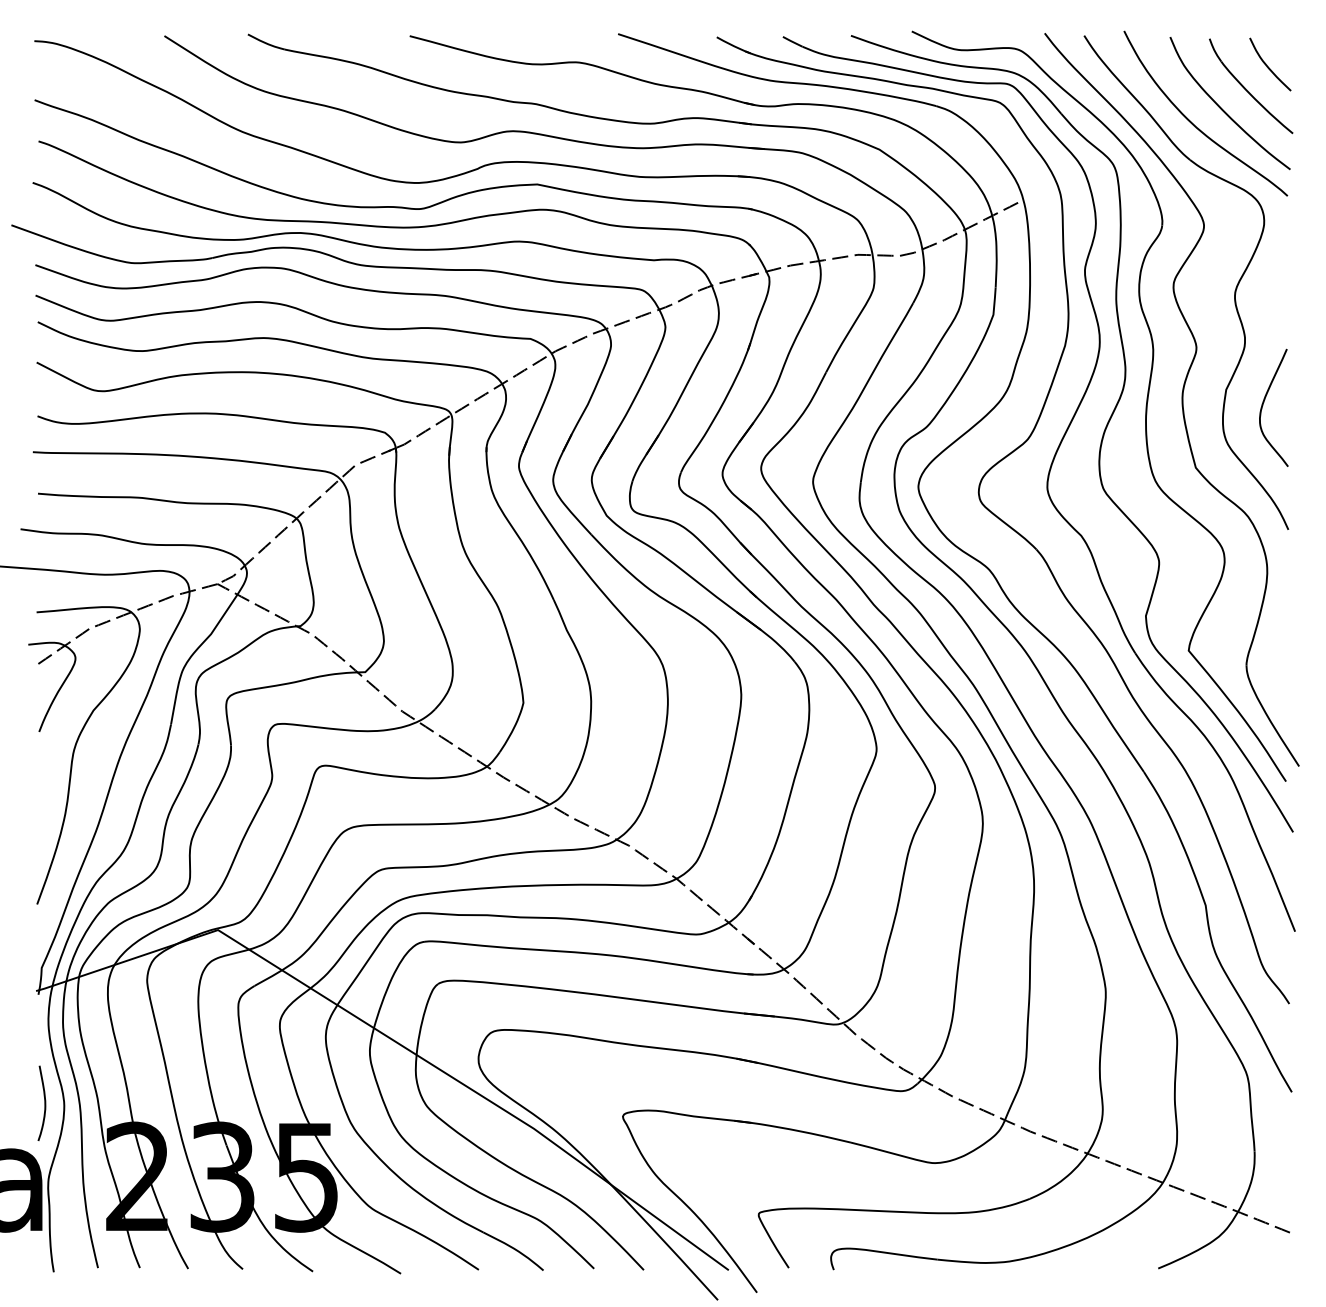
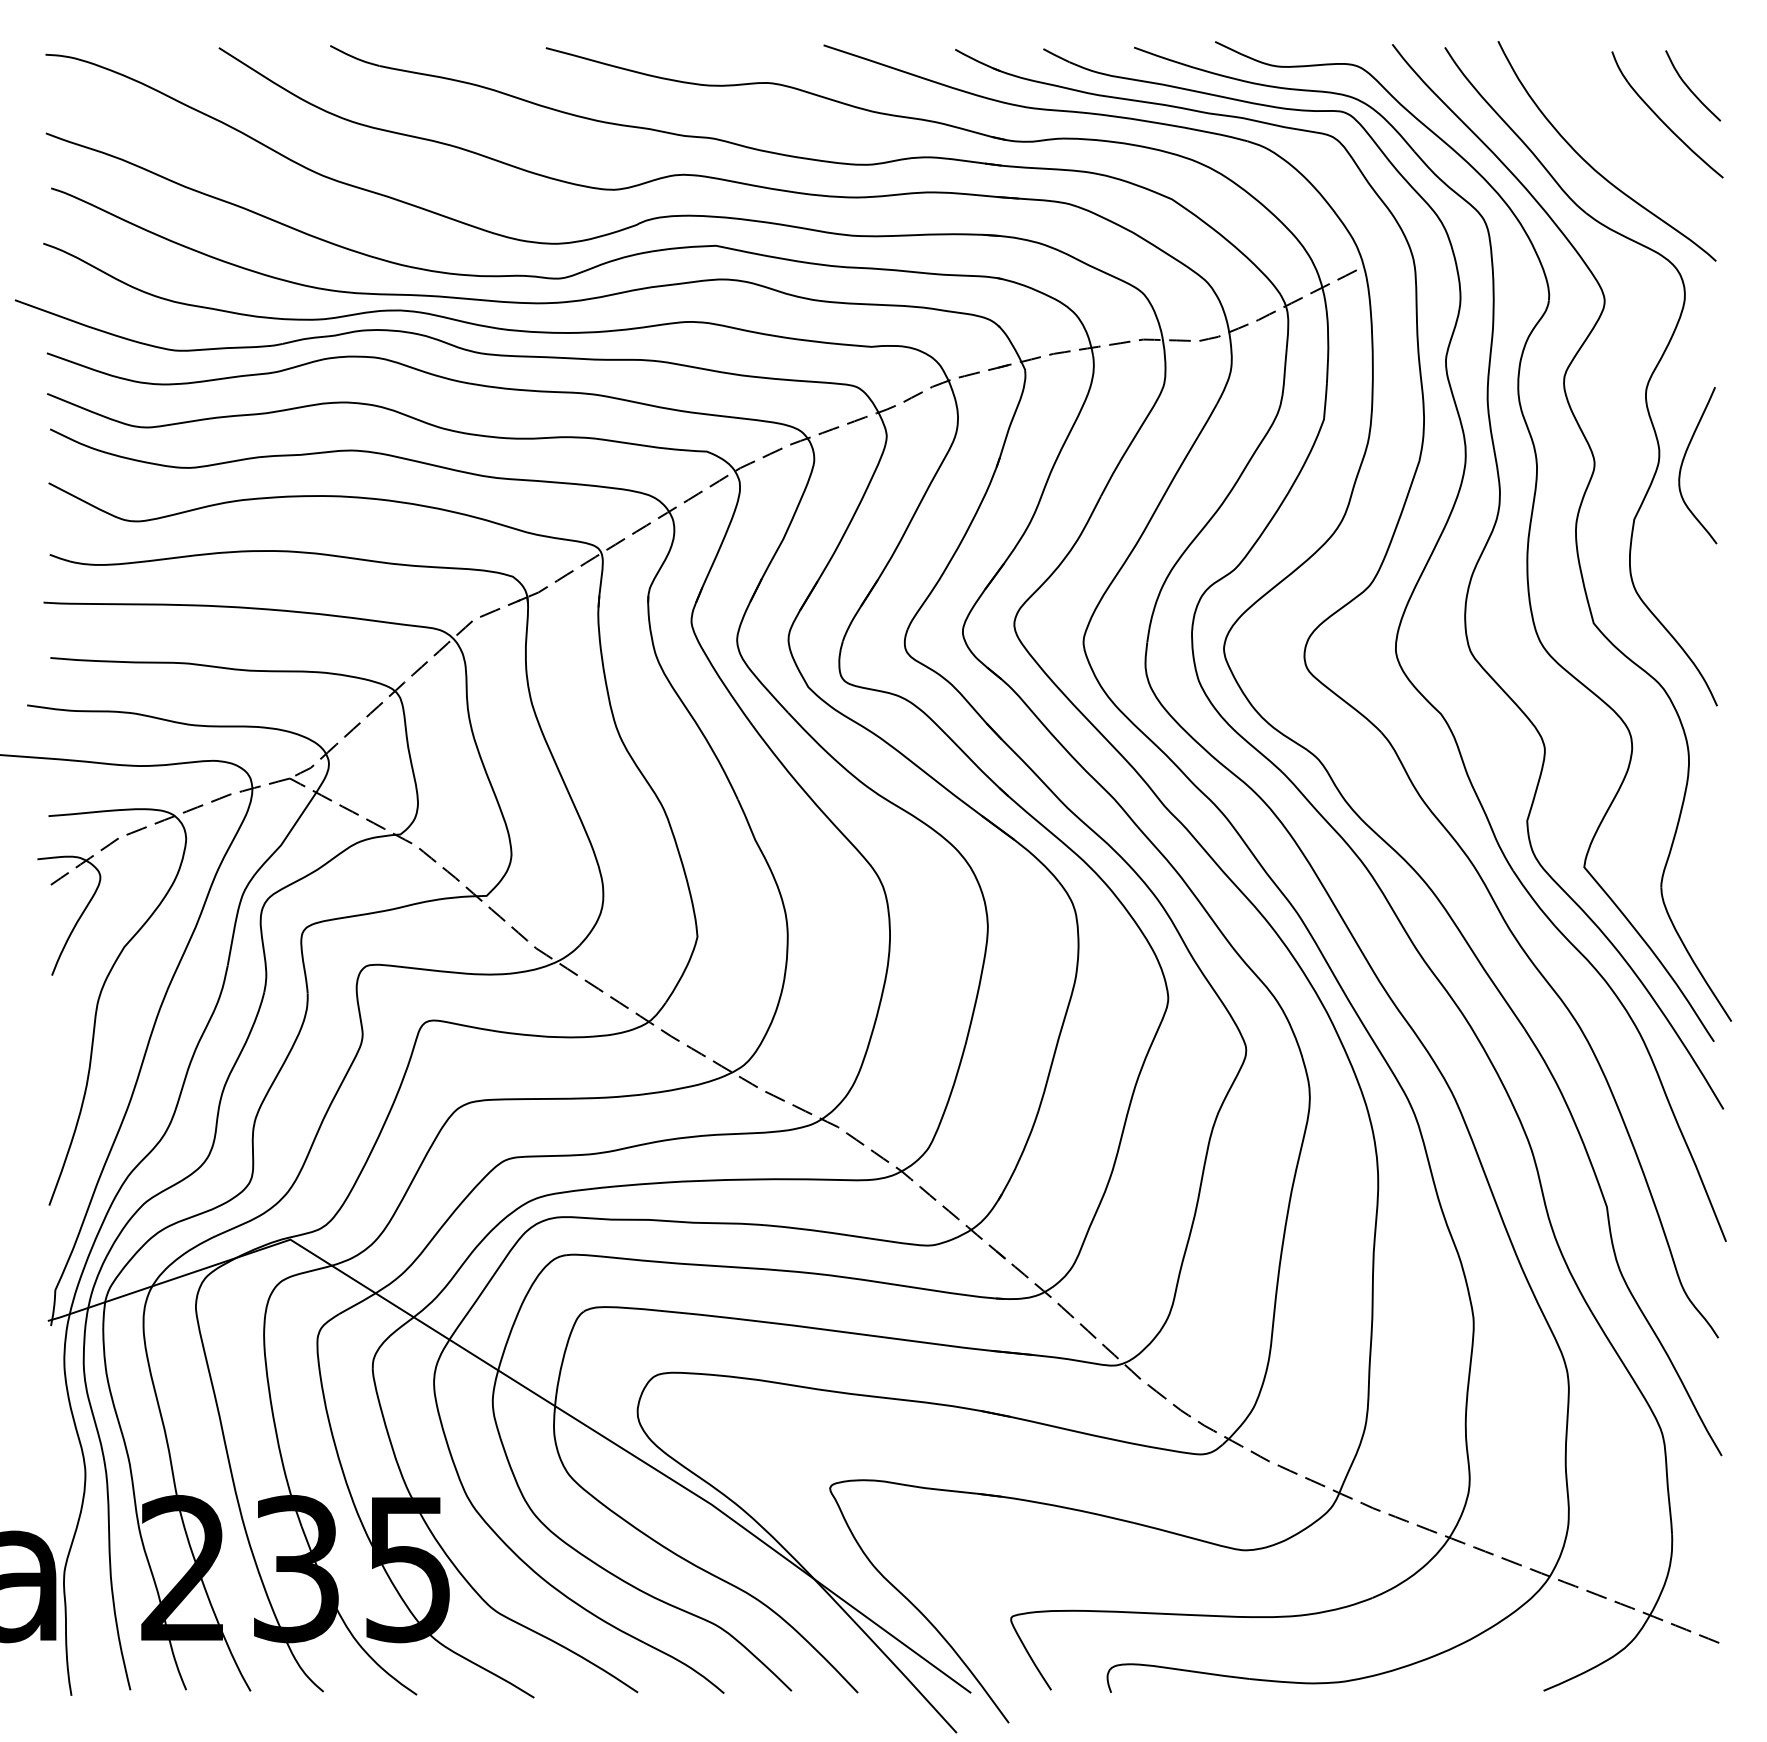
curve: (1223, 109) -> (1630, 146), removed
curve: (1263, 403) -> (1684, 459), moved
curve: (44, 1103) -> (59, 1470), removed

